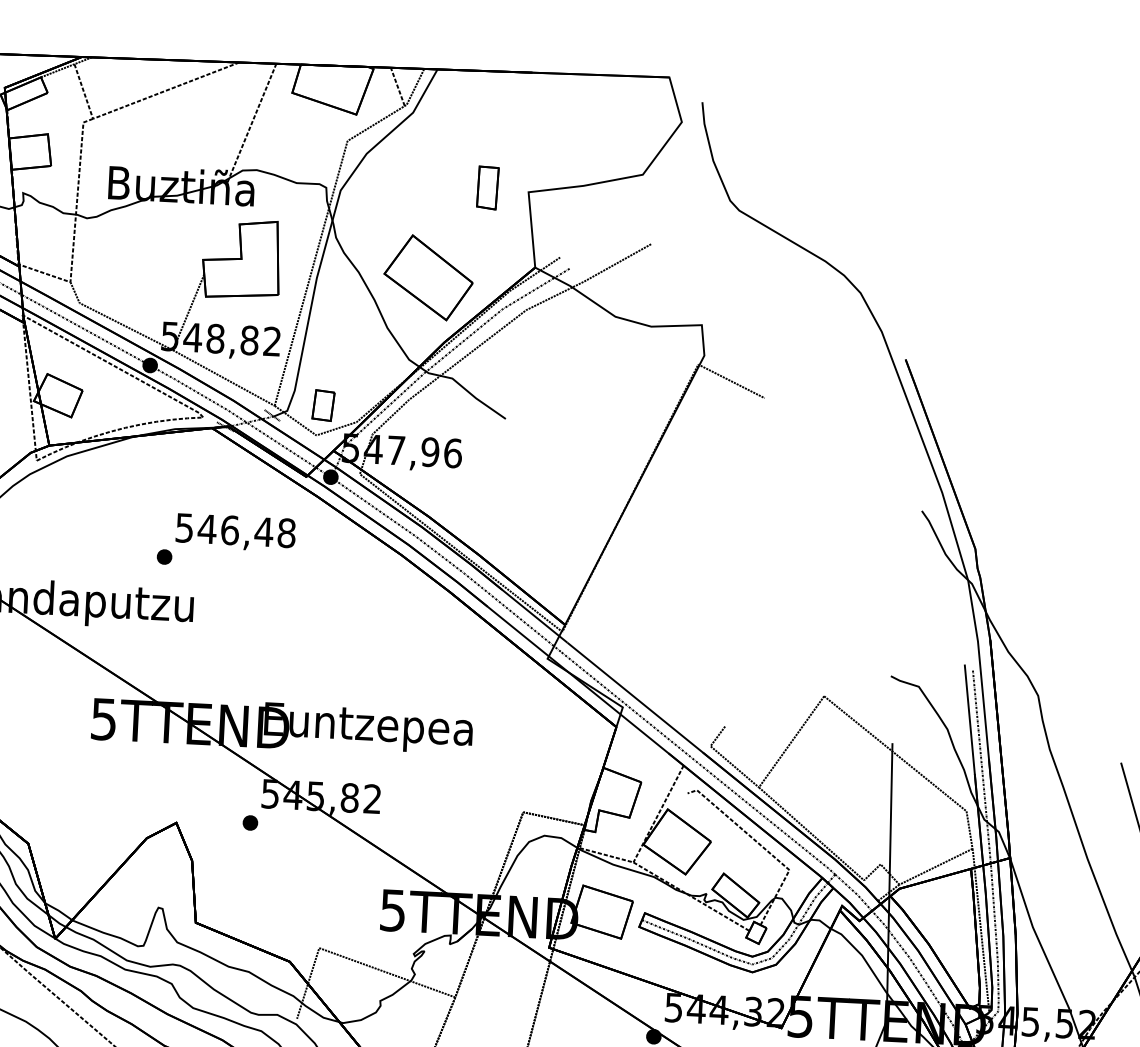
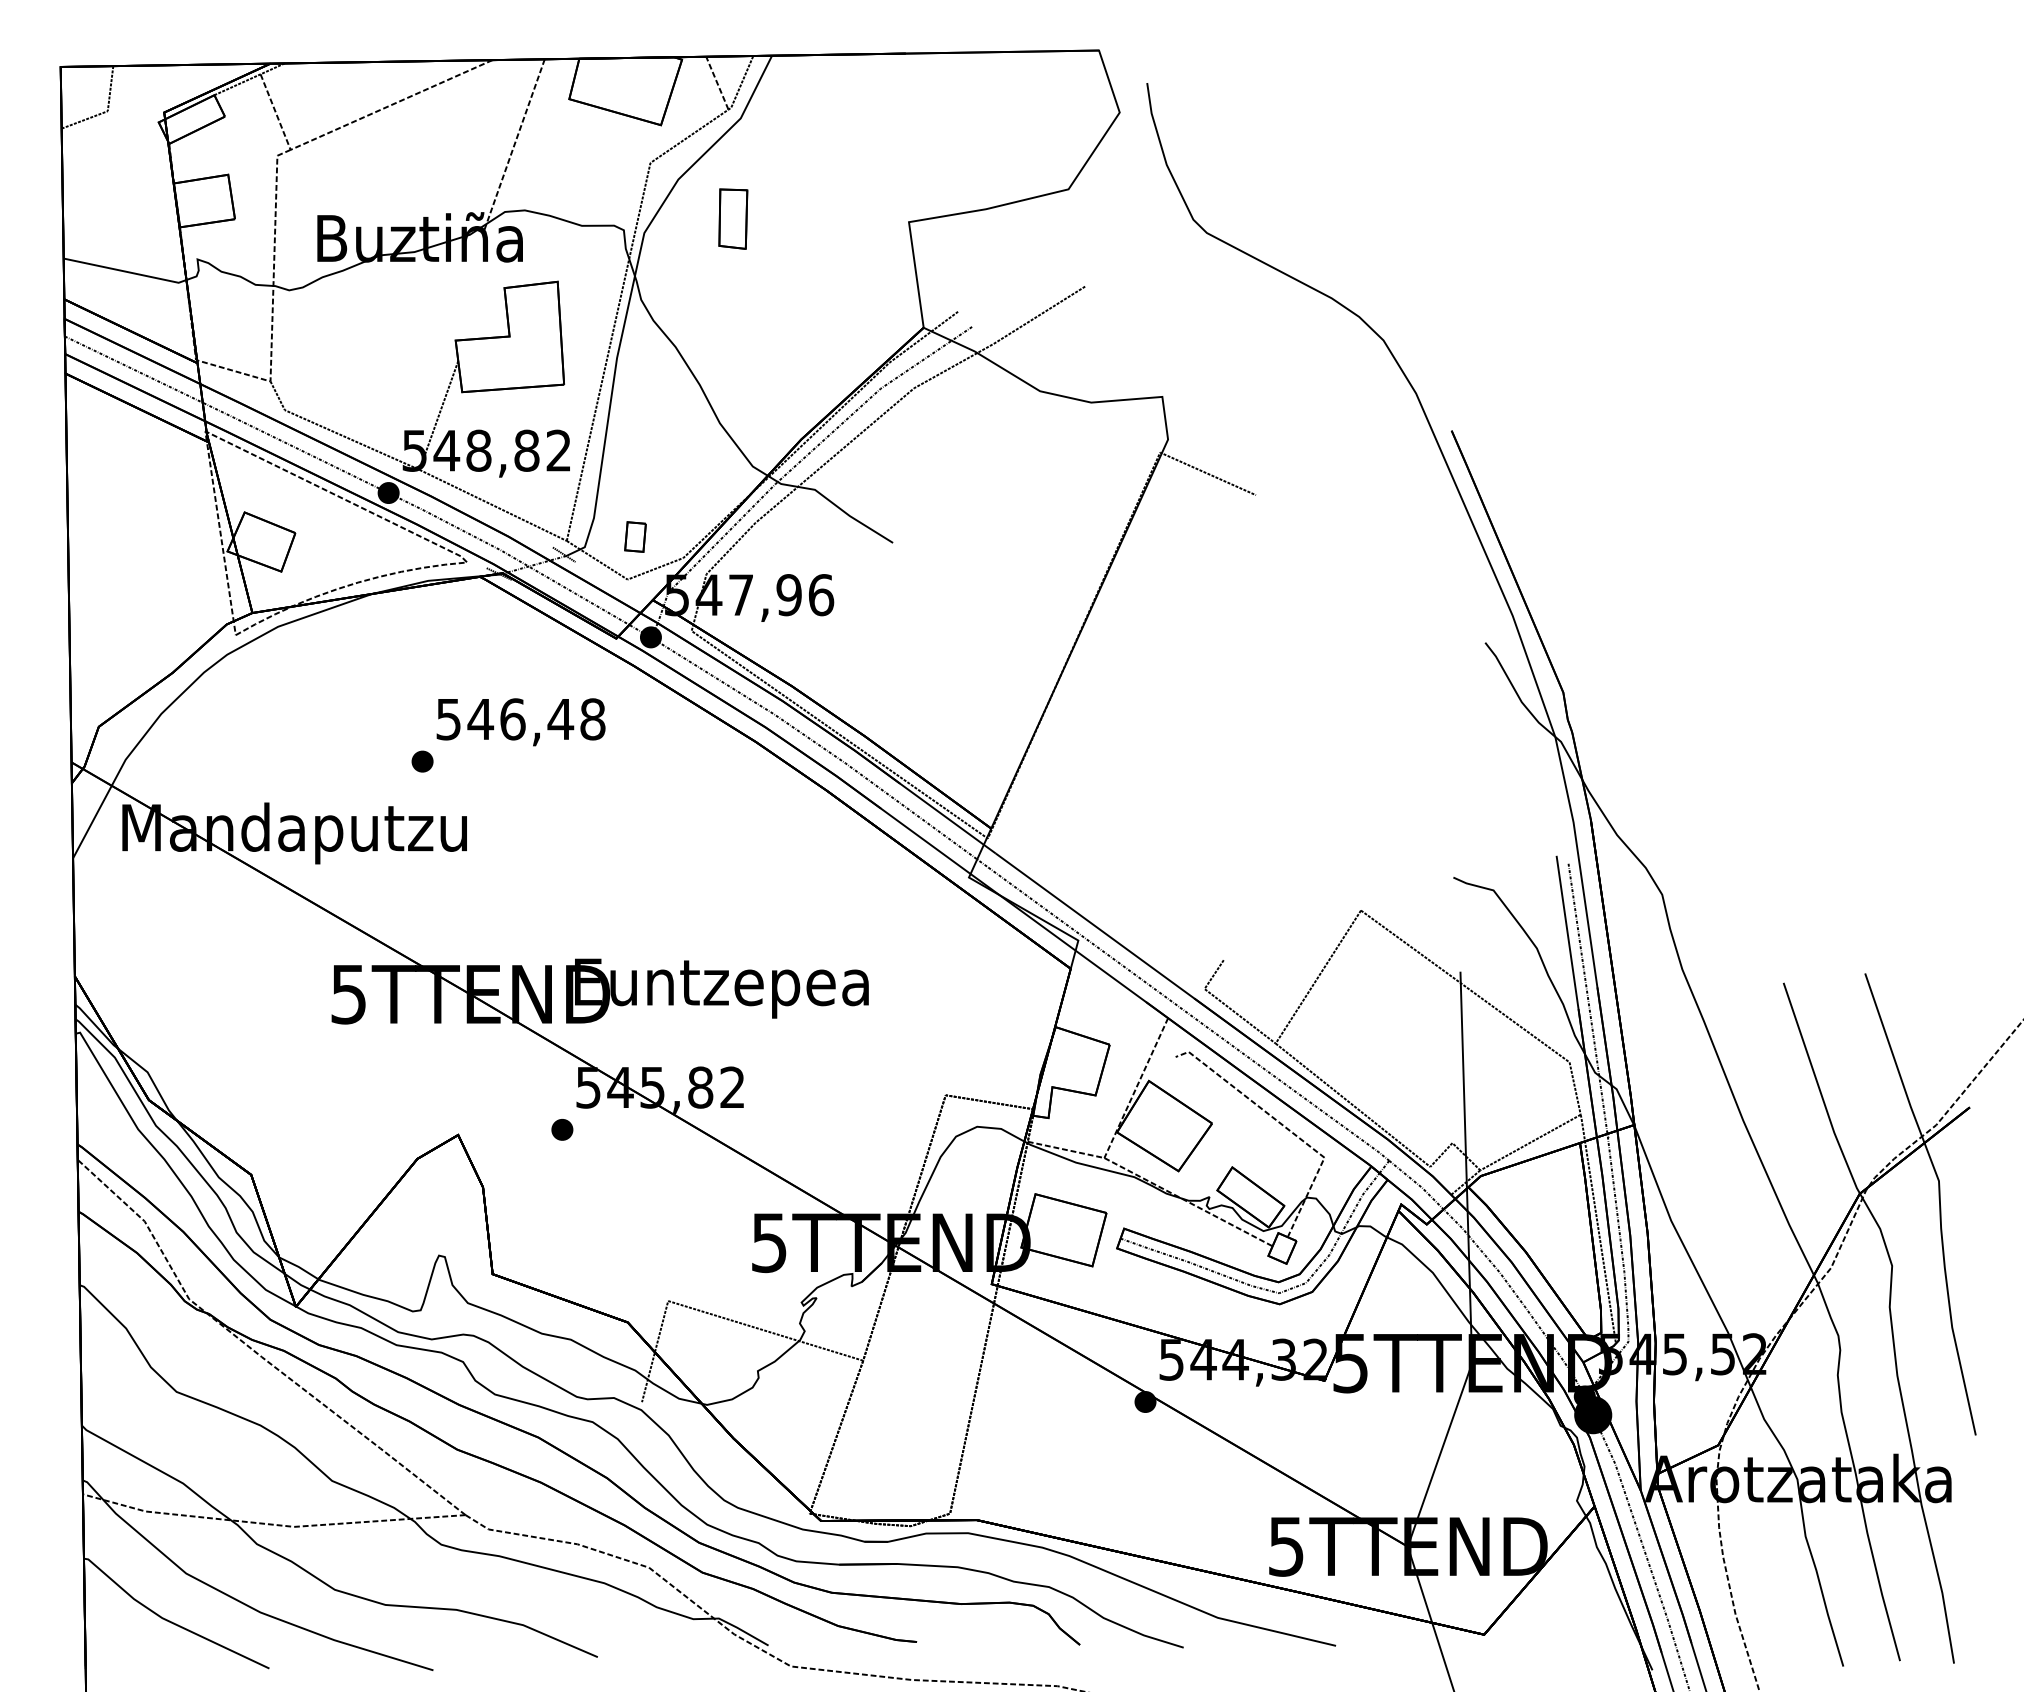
part: (488, 187) -> (733, 218), moved
part: (428, 277) -> (773, 349), removed
part: (323, 405) -> (635, 536), size x0.7

